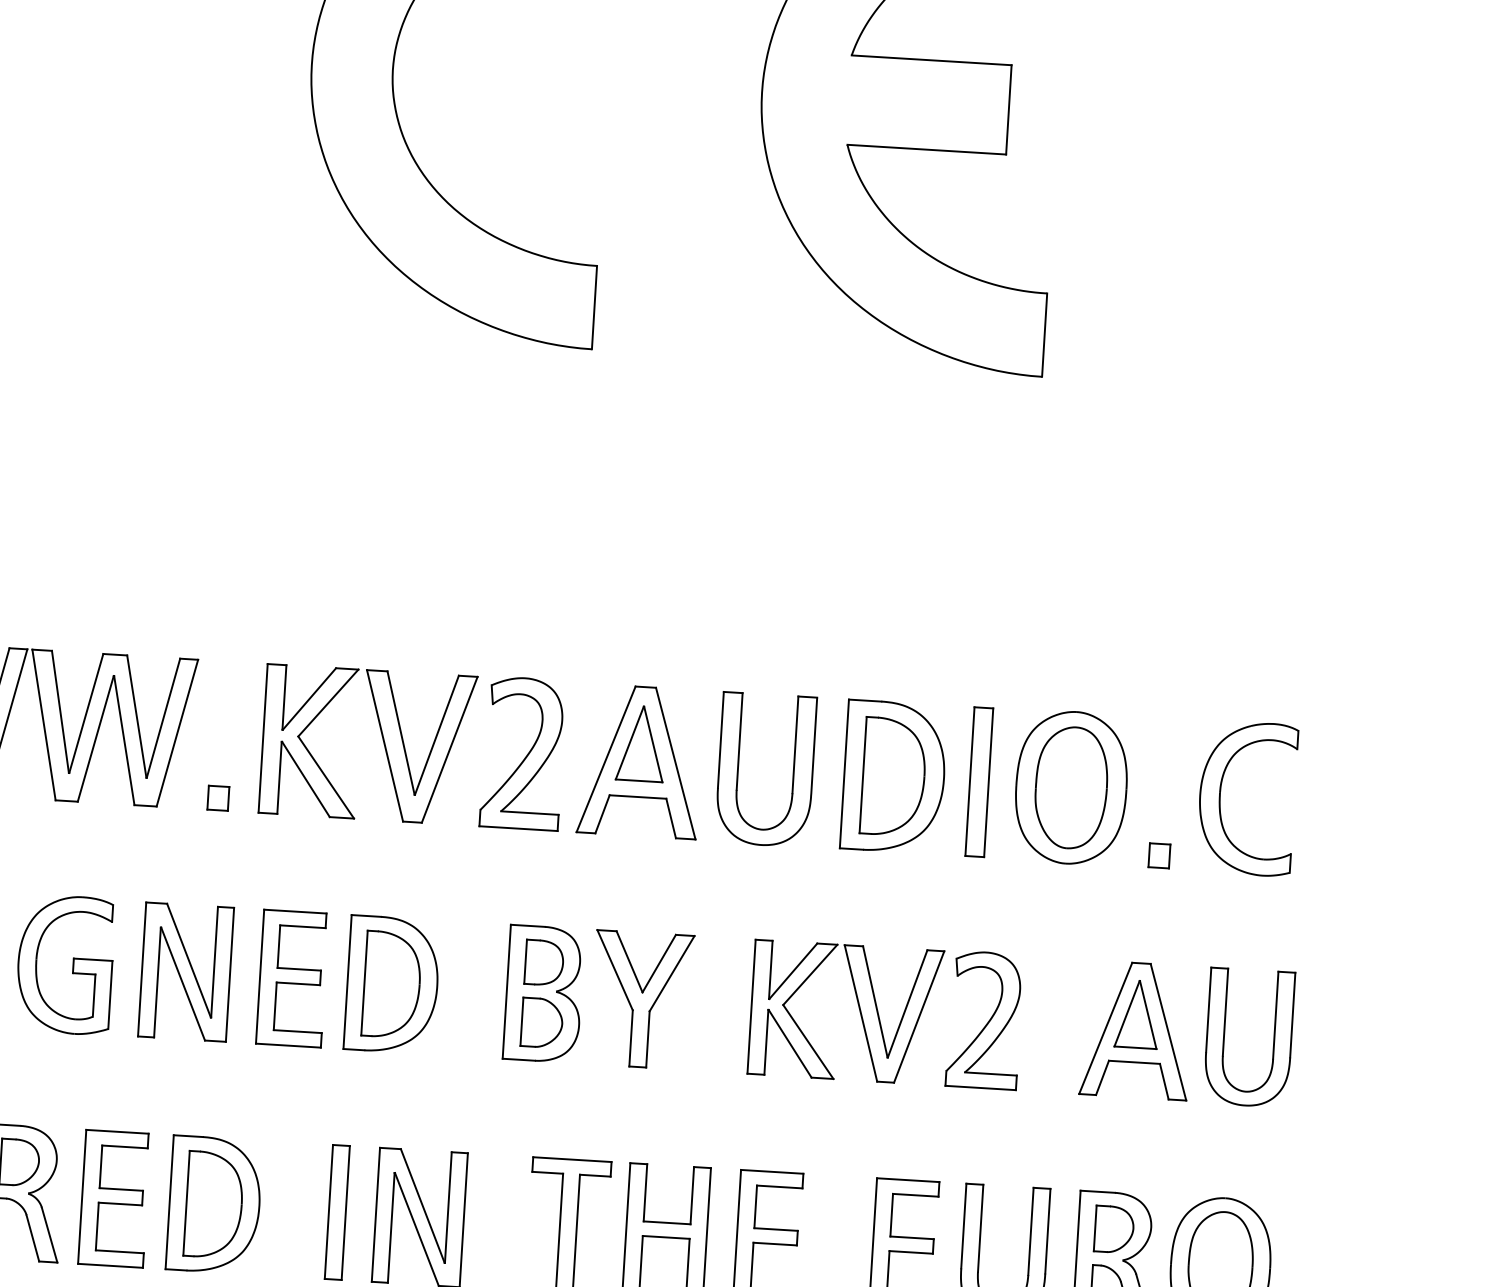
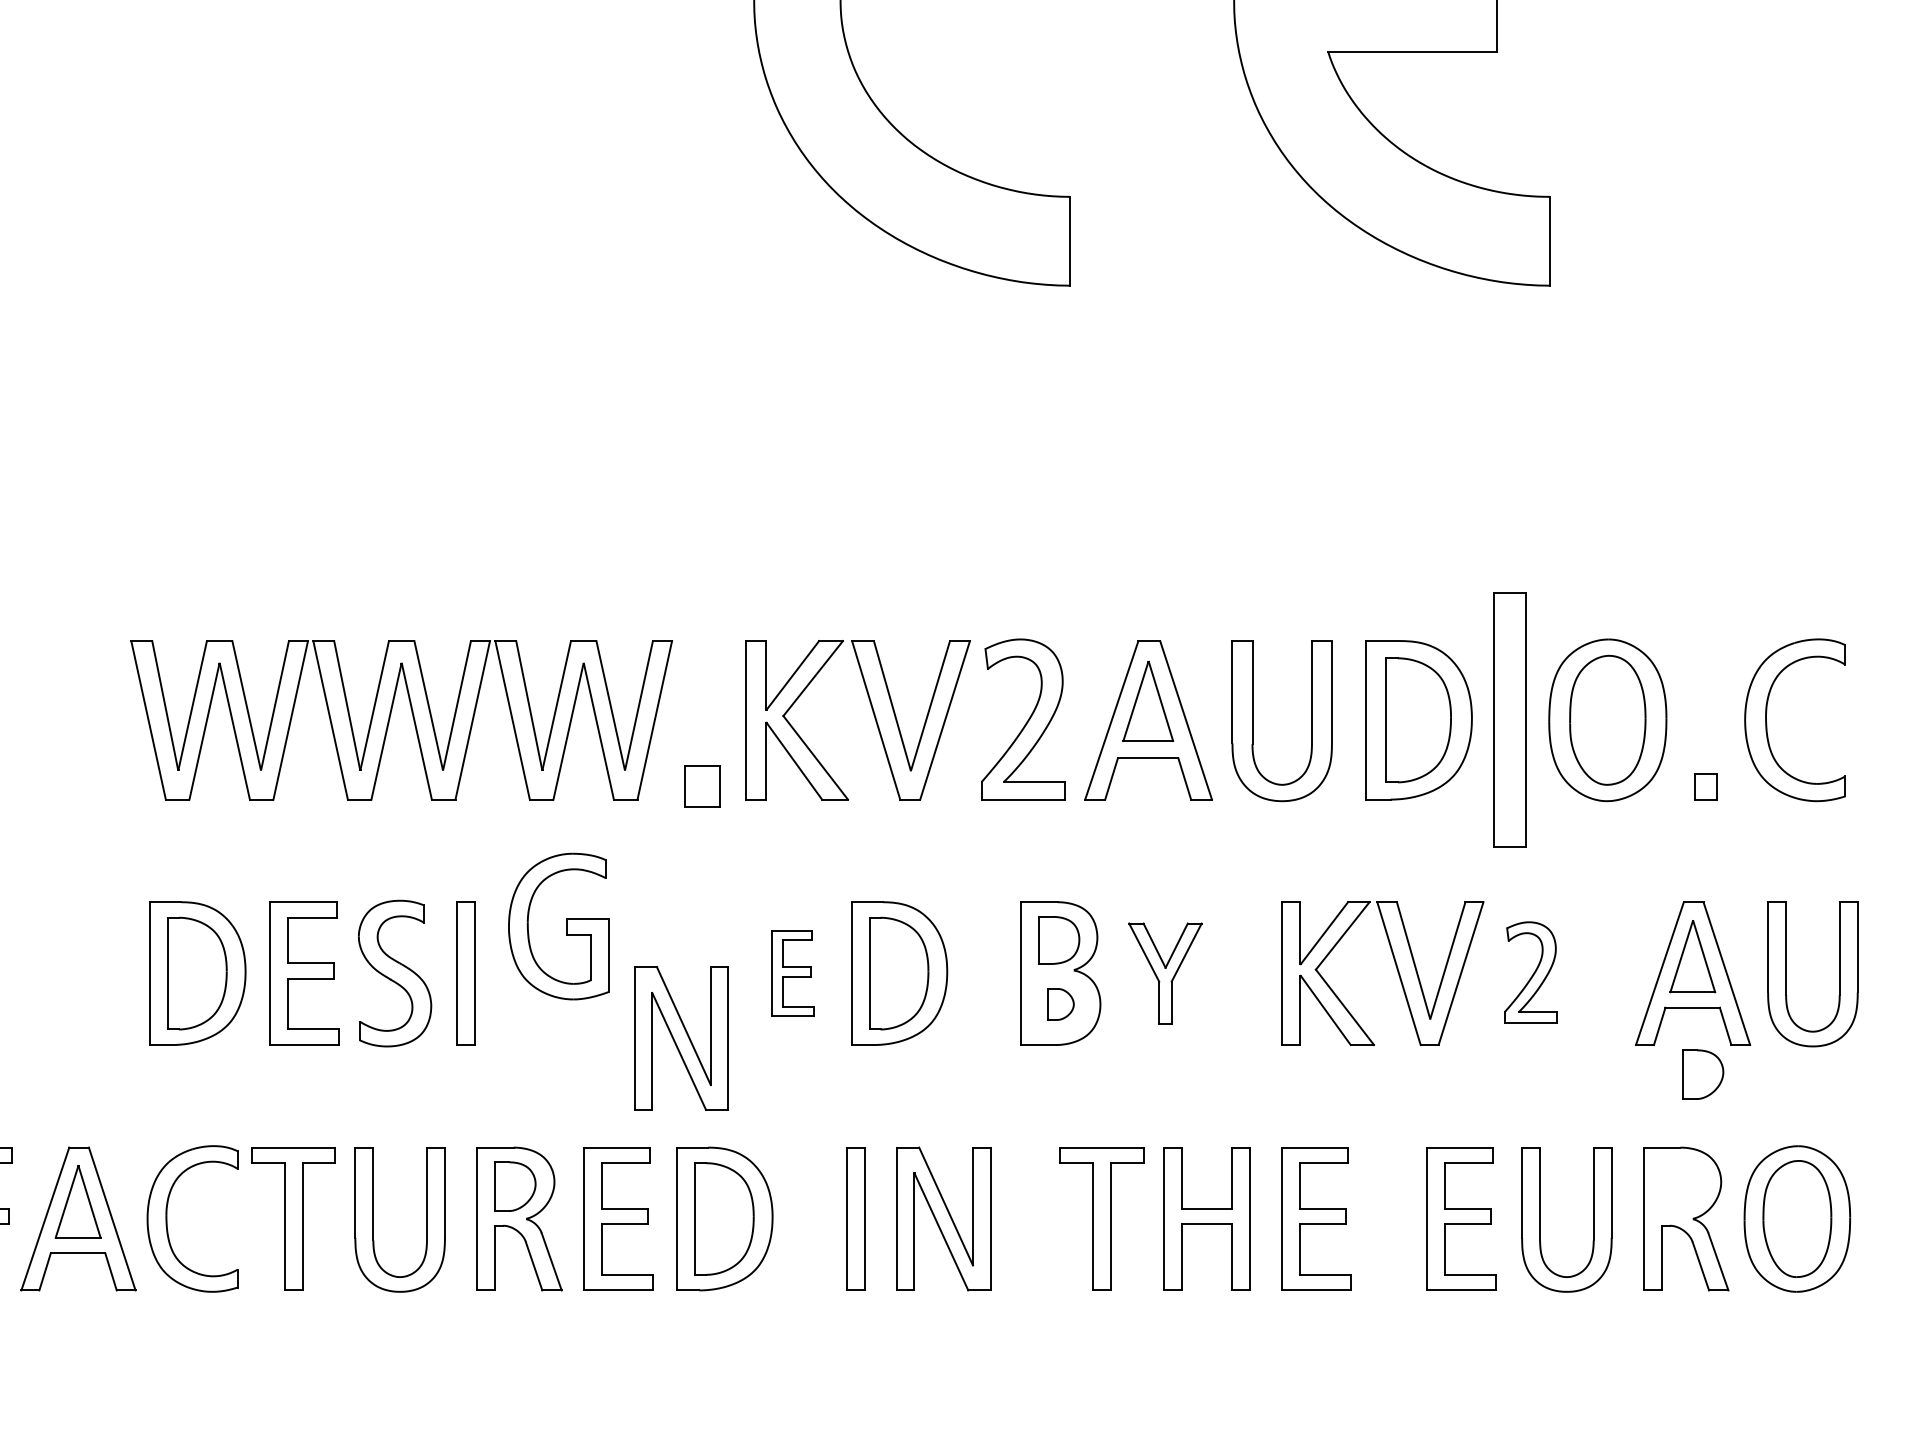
part: (979, 782) -> (1509, 720), size x1.6
part: (218, 797) -> (702, 786), size x1.6
part: (72, 965) -> (566, 926), moved
part: (186, 972) -> (681, 1038), moved
part: (292, 978) -> (792, 973), size x0.6
part: (641, 999) -> (1165, 973), size x0.7
part: (984, 1019) -> (1530, 972), size x0.7
part: (541, 1023) -> (1060, 1004), size x0.6
part: (1114, 1229) -> (1703, 1074), moved

